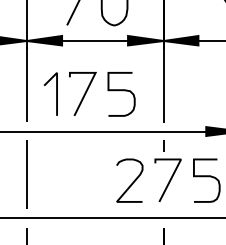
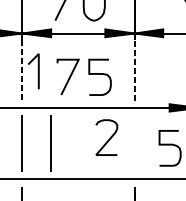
line: (26, 84) -> (21, 69), solid -> dashed
line: (163, 84) -> (134, 69), solid -> dashed
line: (56, 93) -> (38, 70), moved
part: (167, 170) -> (137, 139), removed
line: (61, 174) -> (50, 143), added
curve: (132, 182) -> (109, 139), moved

